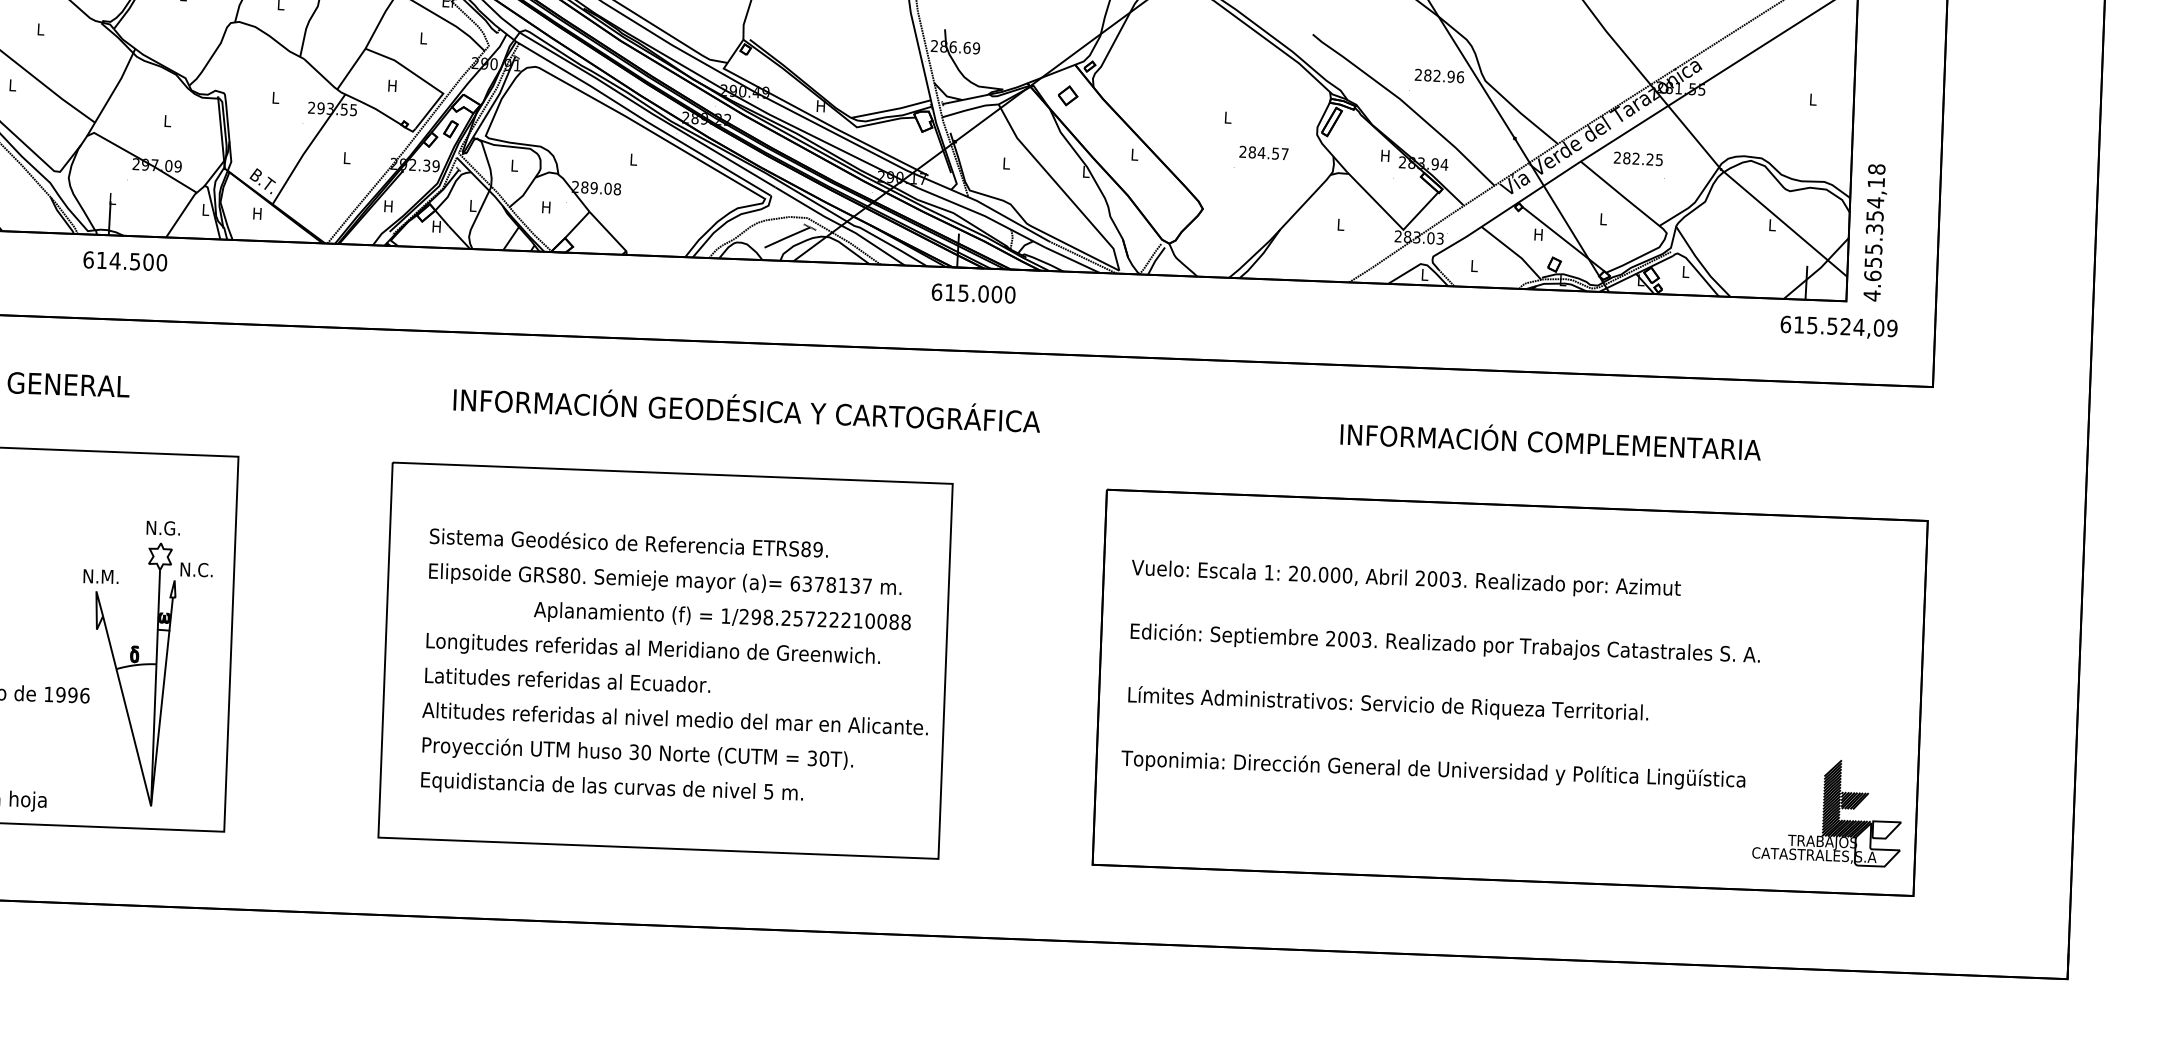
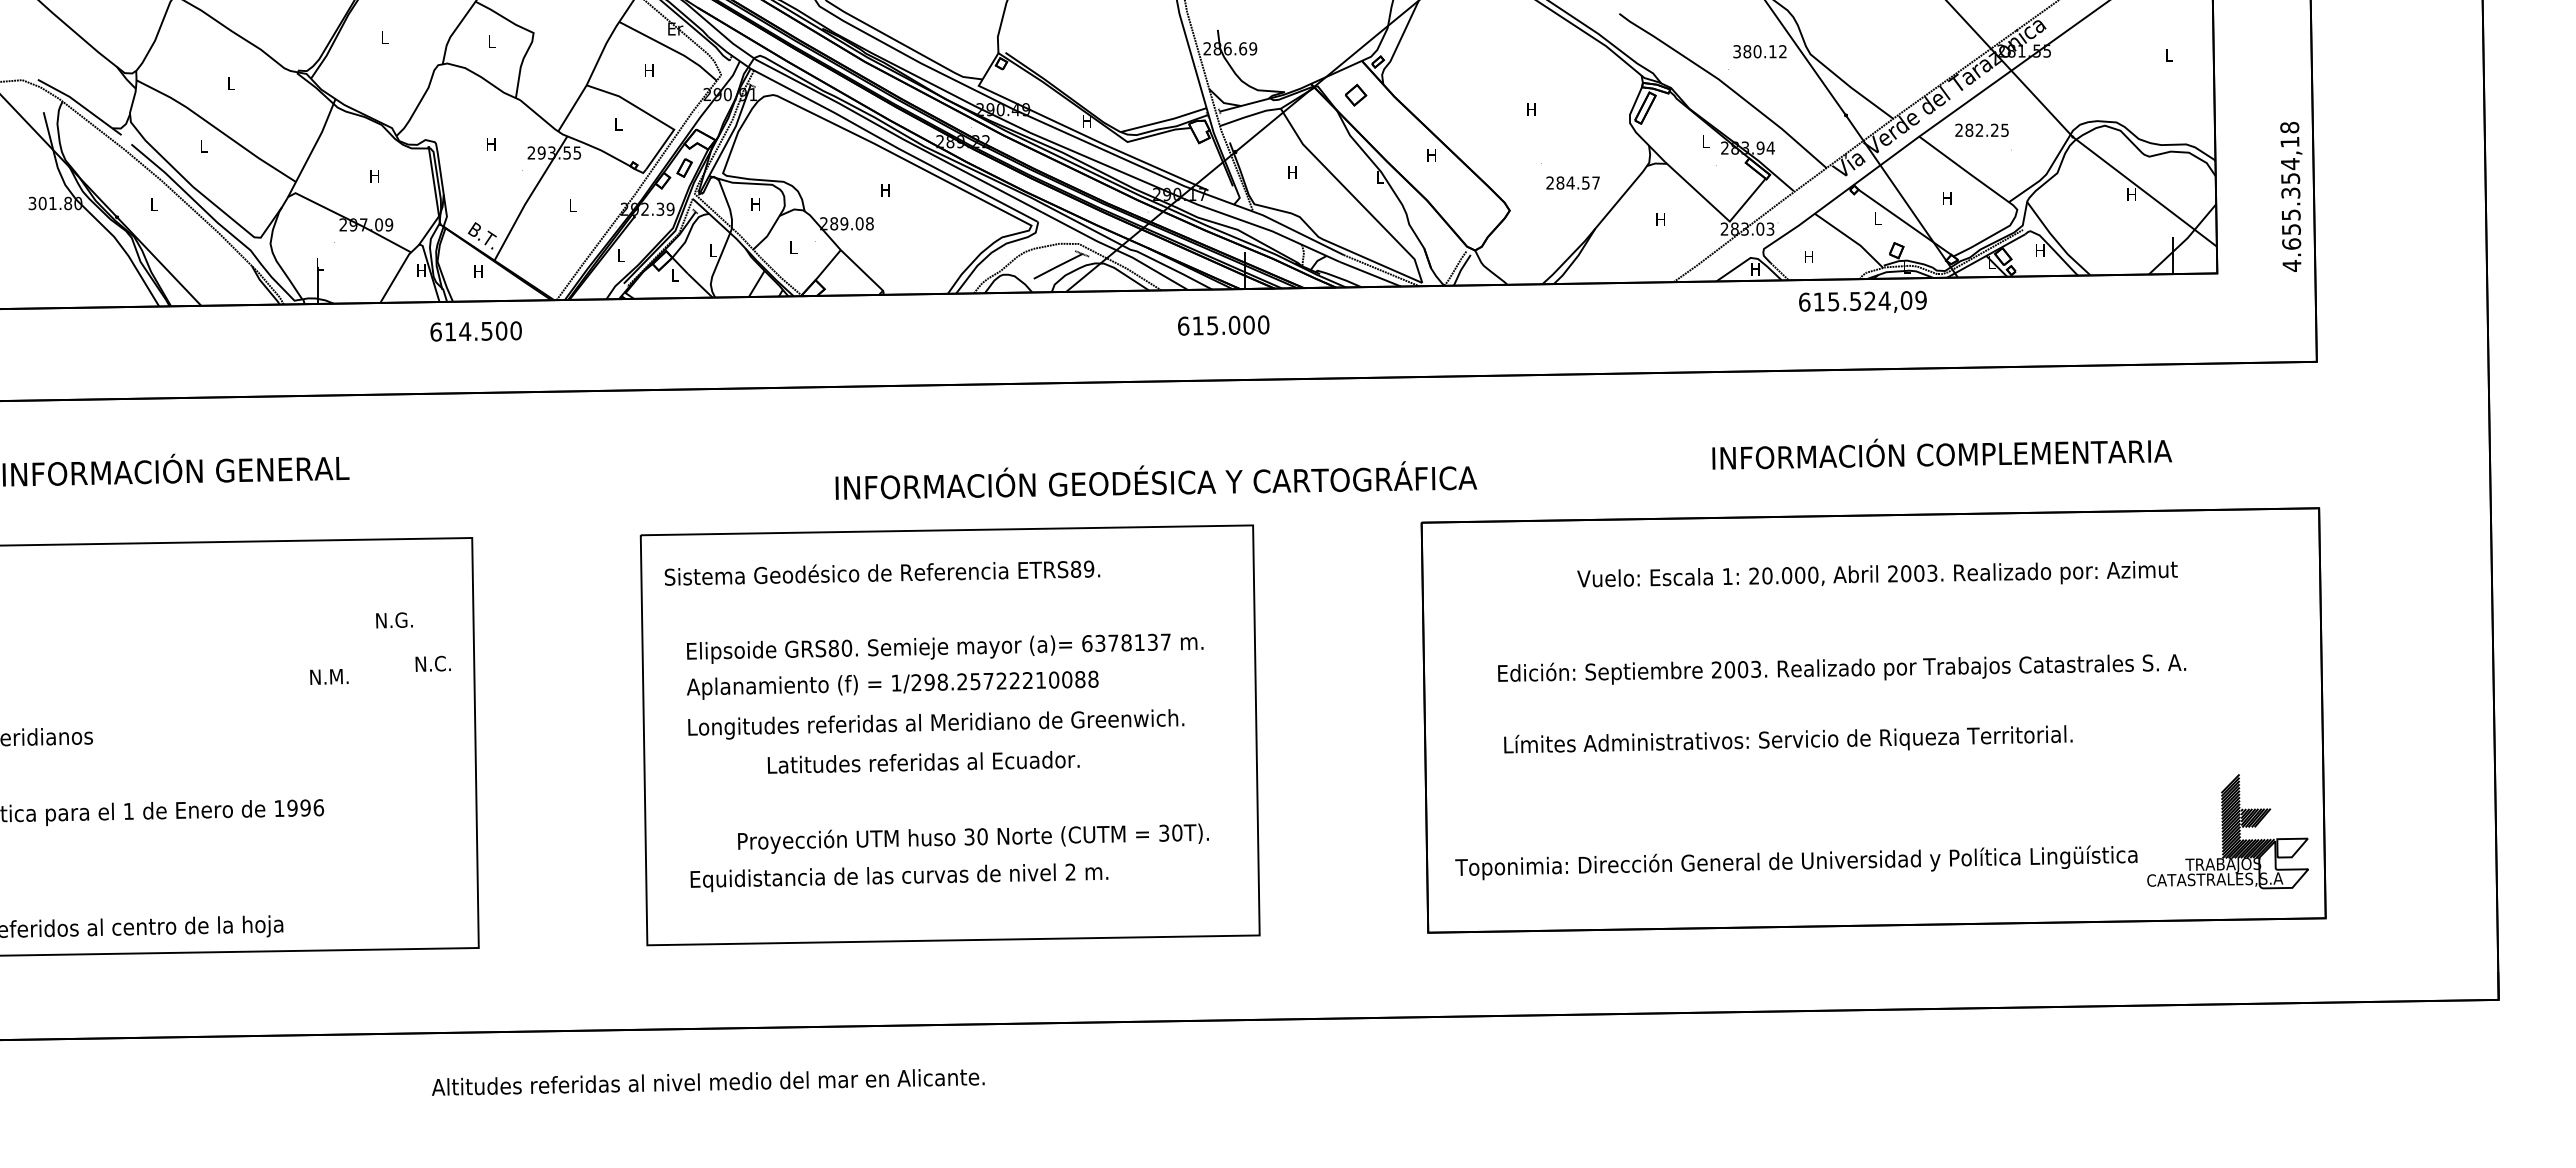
text: (423, 38) -> (649, 70), L -> H
text: (1439, 75) -> (1760, 51), 282.96 -> 380.12
text: (392, 86) -> (618, 124), H -> L
text: (275, 98) -> (491, 144), L -> H
text: (1227, 117) -> (1531, 109), L -> H
text: (167, 121) -> (374, 176), L -> H
text: (1263, 152) -> (1572, 182), moved
text: (1134, 154) -> (1431, 155), L -> H
text: (1385, 155) -> (1705, 141), H -> L
text: (633, 159) -> (885, 190), L -> H
text: (1006, 163) -> (1292, 172), L -> H
text: (513, 166) -> (755, 204), L -> H
text: (388, 205) -> (621, 255), H -> L
text: (546, 207) -> (793, 247), H -> L
text: (205, 209) -> (421, 270), L -> H
text: (1603, 219) -> (1947, 198), L -> H
text: (1340, 224) -> (1660, 219), L -> H
text: (1771, 224) -> (2131, 194), L -> H
text: (436, 226) -> (674, 275), H -> L
text: (1875, 232) -> (2291, 196), moved
text: (1538, 234) -> (1877, 218), H -> L
text: (124, 261) -> (475, 331), moved
text: (1473, 265) -> (1808, 256), L -> H
text: (1685, 271) -> (2040, 250), L -> H
text: (1424, 274) -> (1755, 269), L -> H
text: (973, 293) -> (1223, 325), moved
text: (1838, 326) -> (1862, 301), moved
text: (747, 408) -> (1156, 480), moved
text: (1551, 441) -> (1942, 453), moved
text: (629, 542) -> (882, 572), moved
text: (1406, 578) -> (1877, 574), moved
text: (722, 617) -> (892, 684), moved
text: (1445, 644) -> (1842, 669), moved
part: (131, 673) -> (368, 780), removed
text: (567, 680) -> (923, 762), moved
text: (1388, 703) -> (1788, 739), moved
text: (675, 719) -> (708, 1082), moved
text: (637, 753) -> (973, 838), moved
text: (1433, 770) -> (1796, 862), moved
text: (768, 791) -> (1070, 871), 5 -> 2

